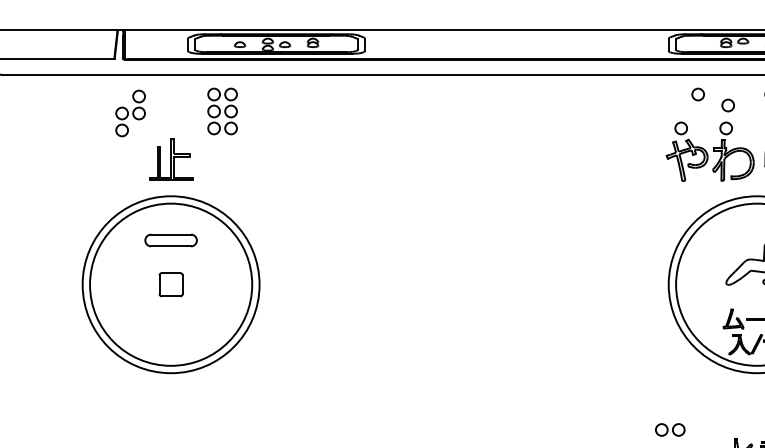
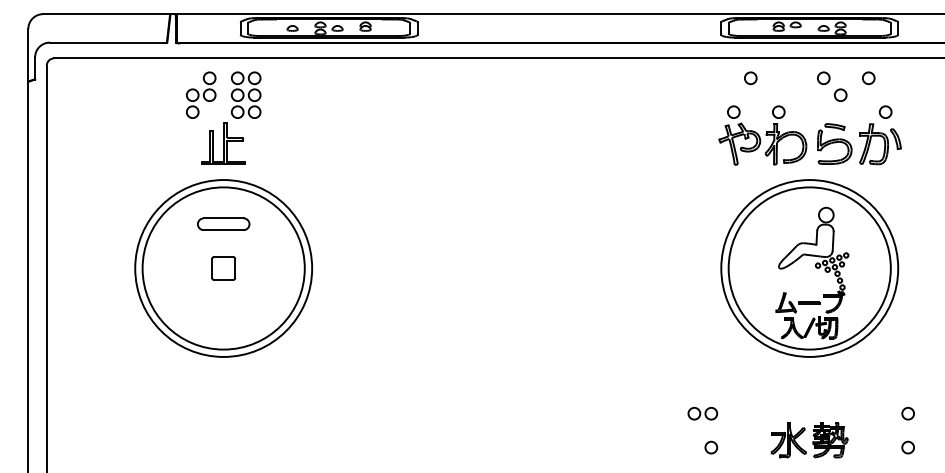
circle: (727, 105) -> (780, 89), removed
part: (221, 110) -> (245, 94), moved
part: (130, 112) -> (201, 94), moved
part: (669, 429) -> (702, 413), moved

